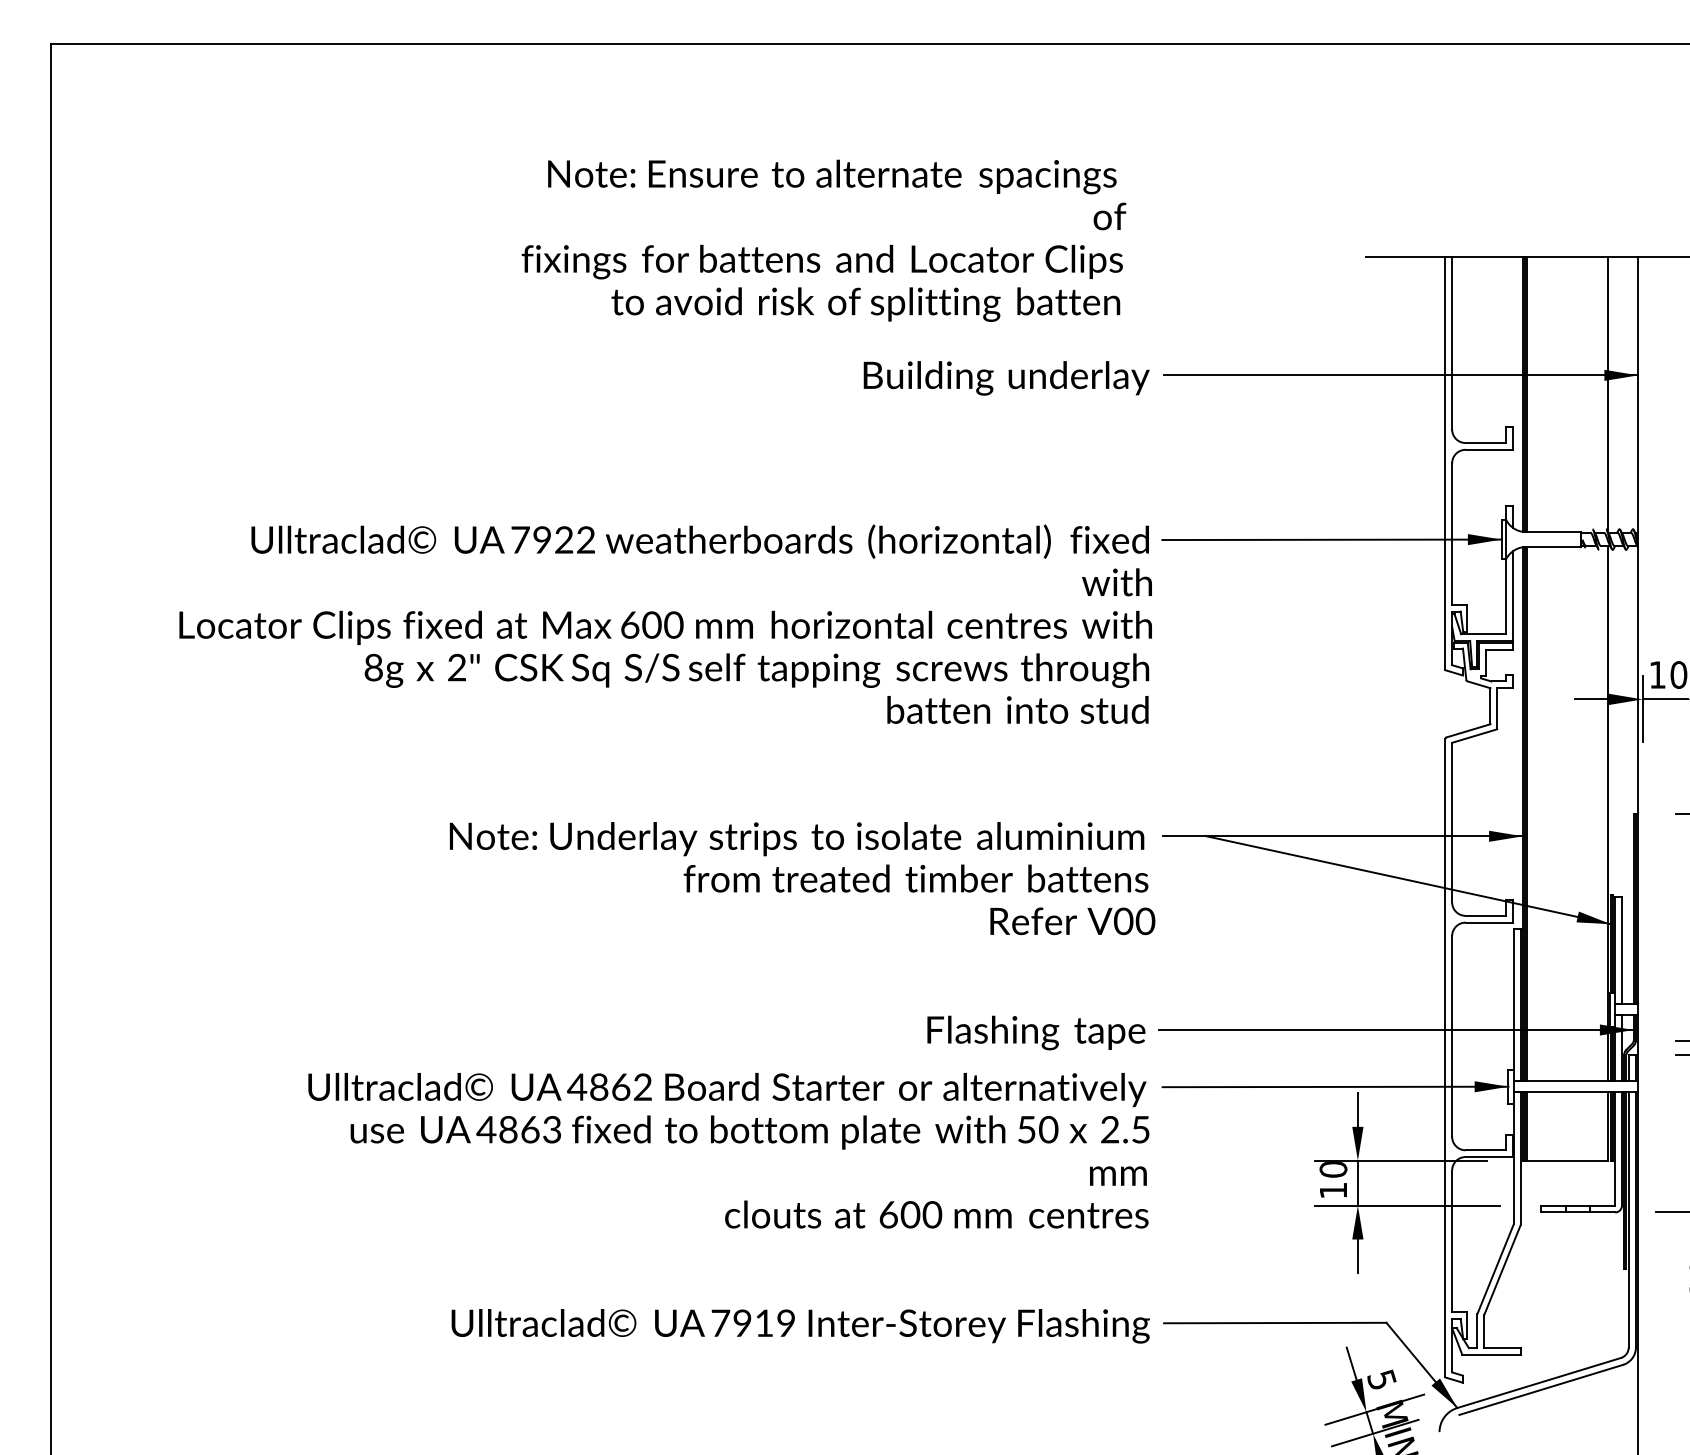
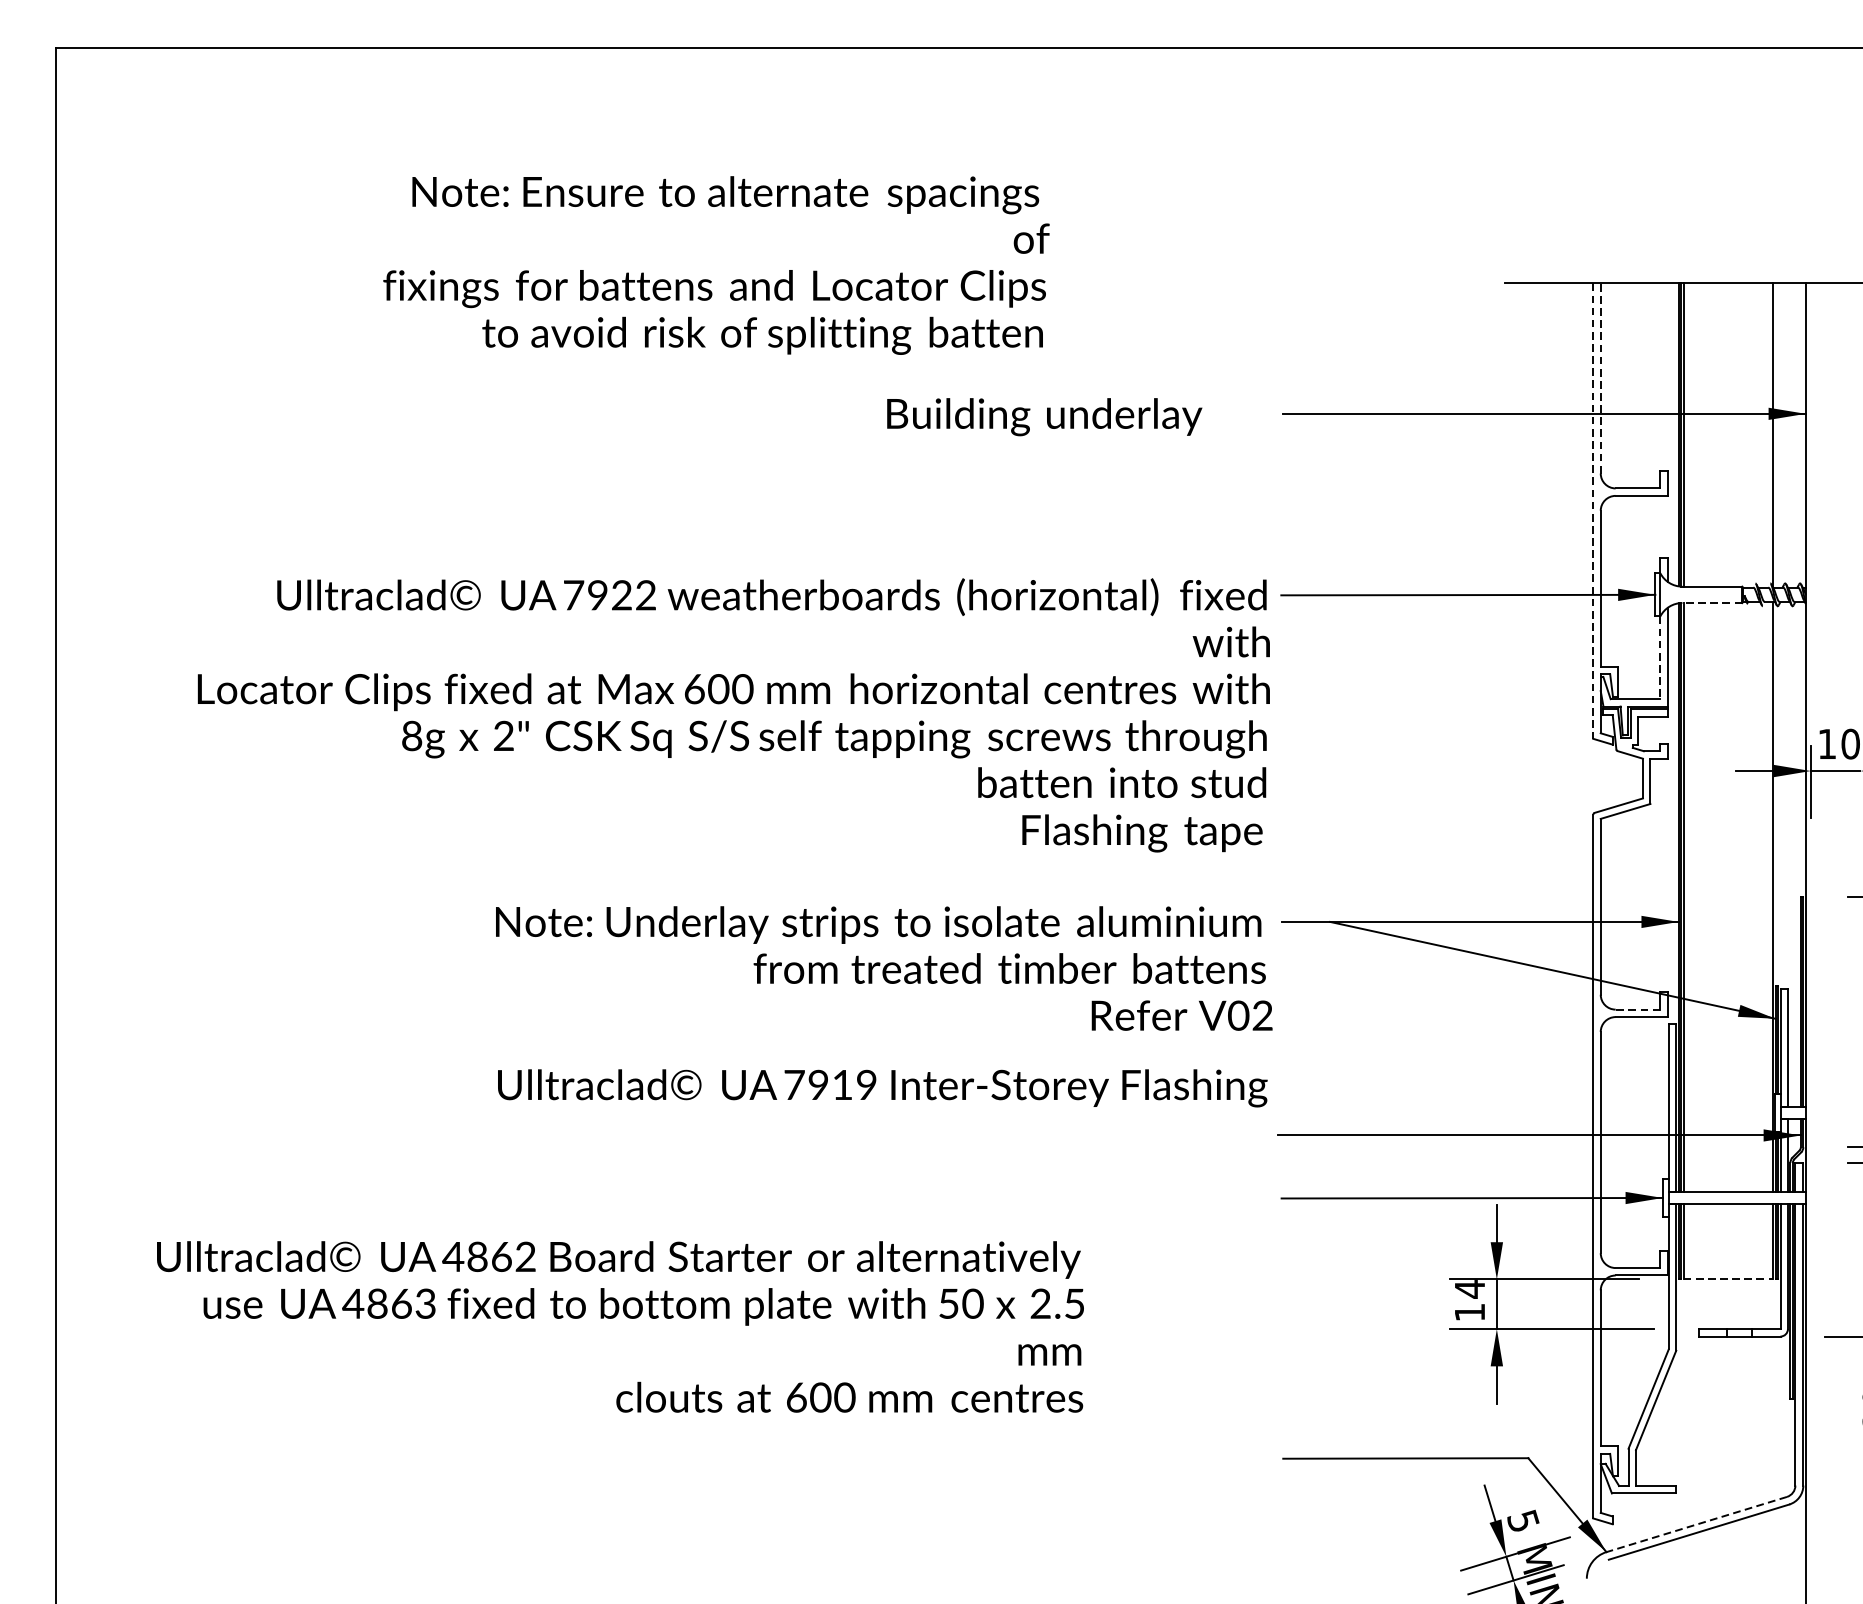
text: (823, 240) -> (716, 265), moved
line: (1452, 342) -> (1601, 377), solid -> dashed
text: (1006, 378) -> (1044, 417), moved
line: (1445, 463) -> (1593, 510), solid -> dashed
line: (1552, 547) -> (1711, 603), solid -> dashed
line: (1506, 596) -> (1660, 657), solid -> dashed
line: (1485, 915) -> (1637, 1009), solid -> dashed
text: (1145, 921) -> (1262, 1015), V00 -> V02
text: (1036, 1032) -> (1142, 832), moved
text: (728, 1150) -> (620, 1326), moved
line: (1567, 1160) -> (1727, 1279), solid -> dashed
text: (1333, 1170) -> (1469, 1290), 10 -> 14
text: (800, 1326) -> (882, 1088), moved
line: (1539, 1382) -> (1697, 1524), solid -> dashed

